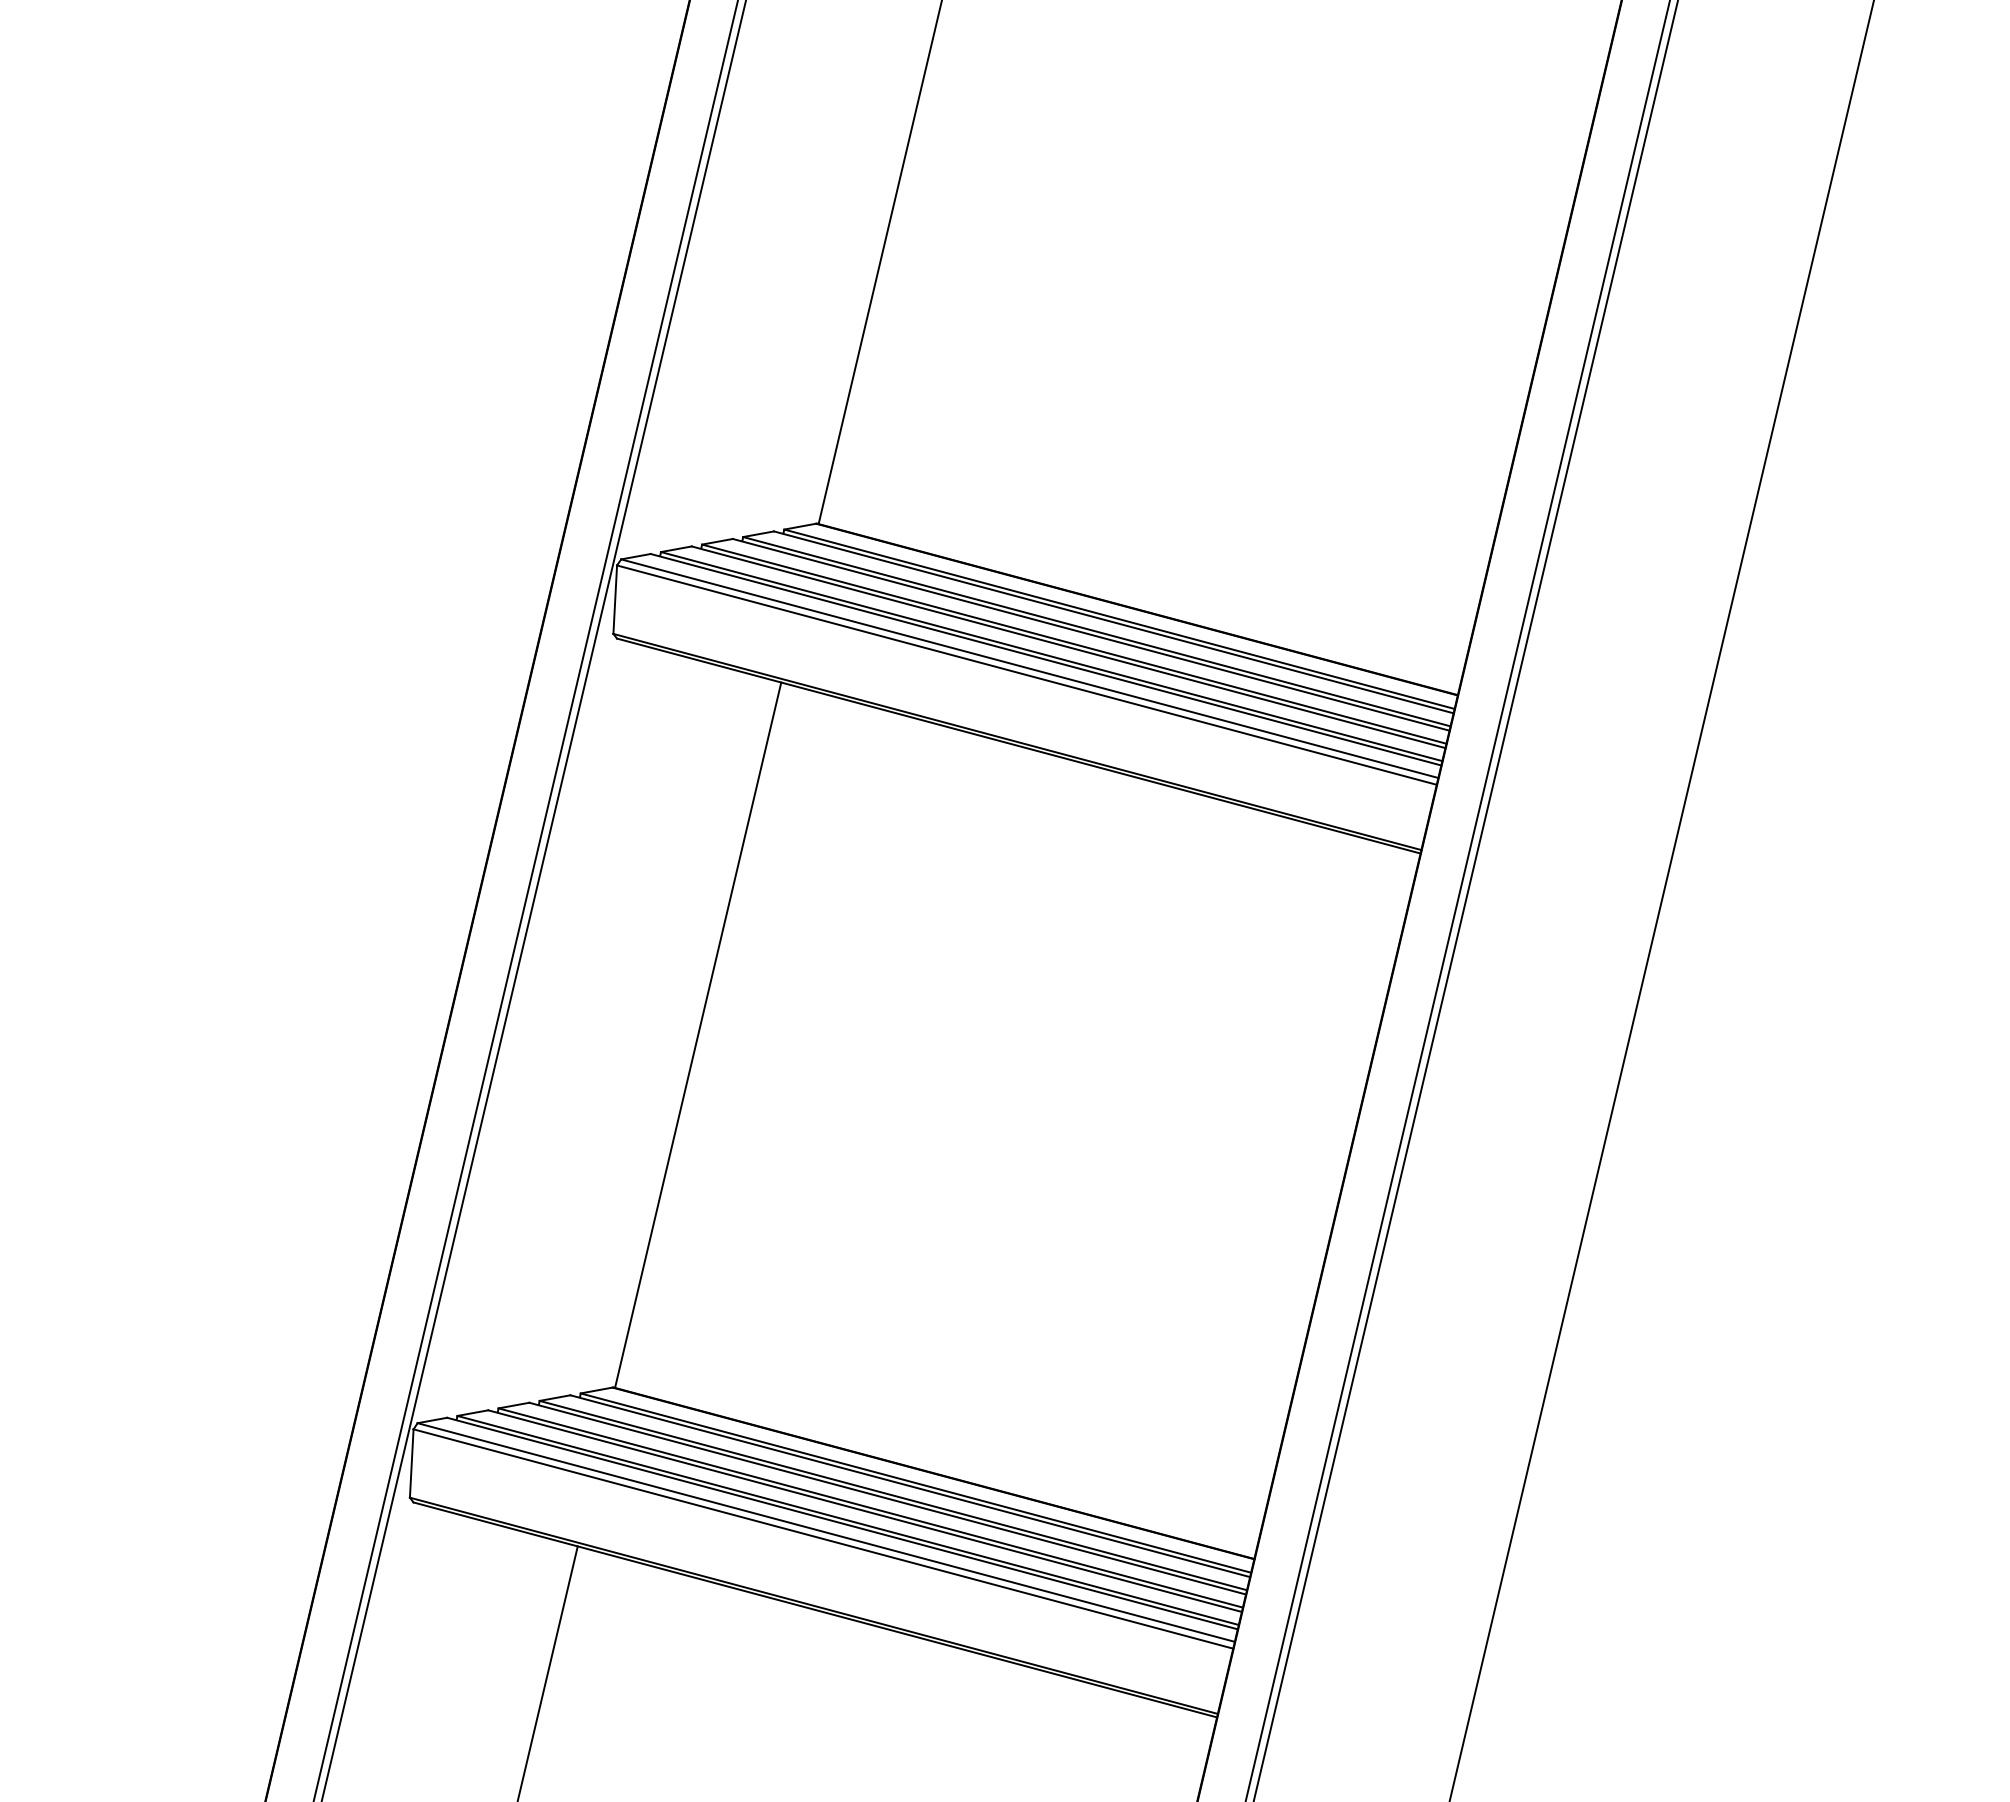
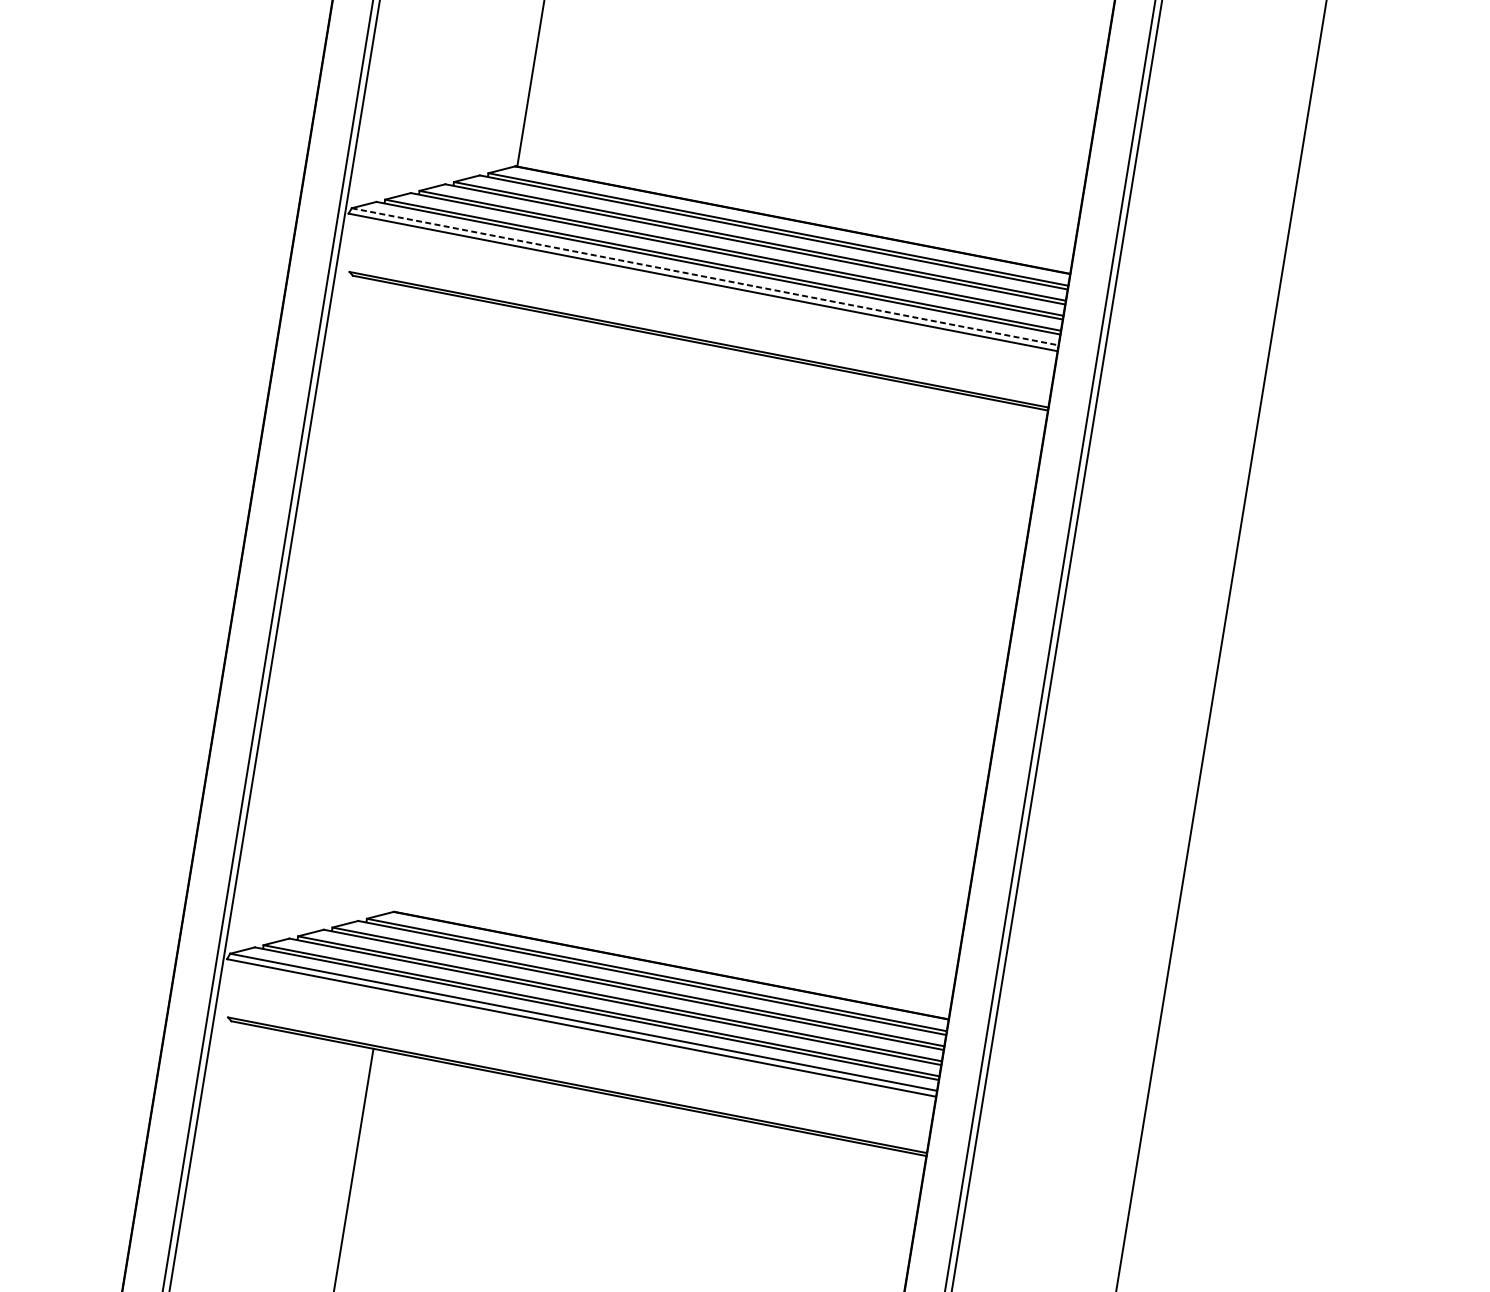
line: (615, 599) -> (349, 242), removed
line: (1029, 668) -> (704, 276), solid -> dashed
line: (698, 1034) -> (445, 607), removed
line: (411, 1463) -> (227, 988), removed

